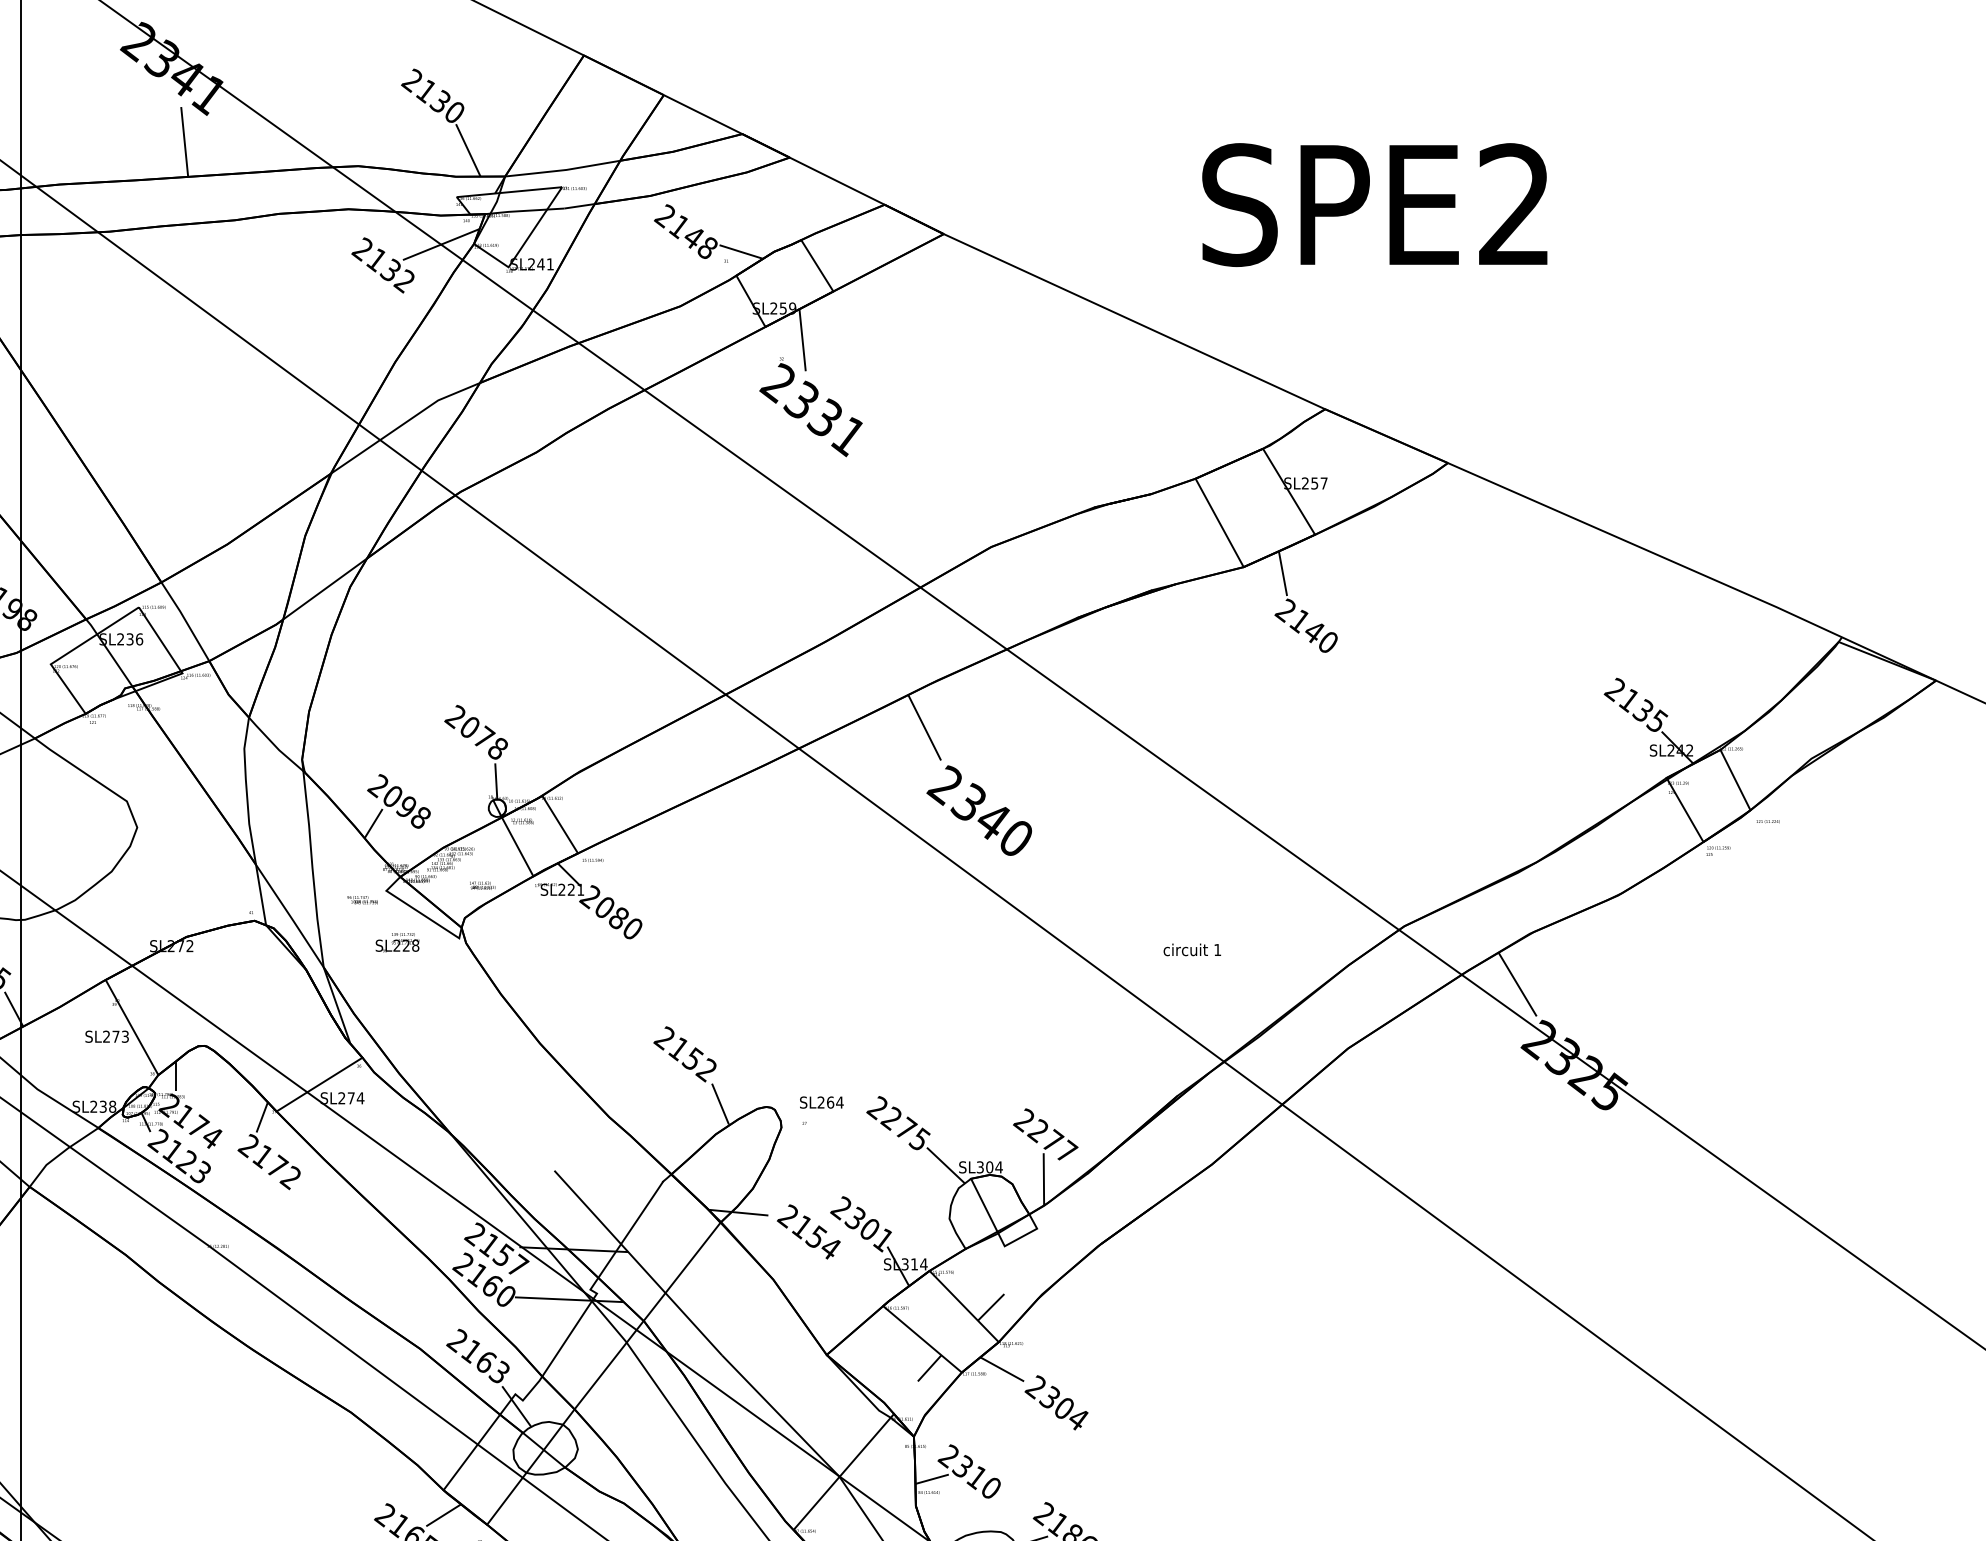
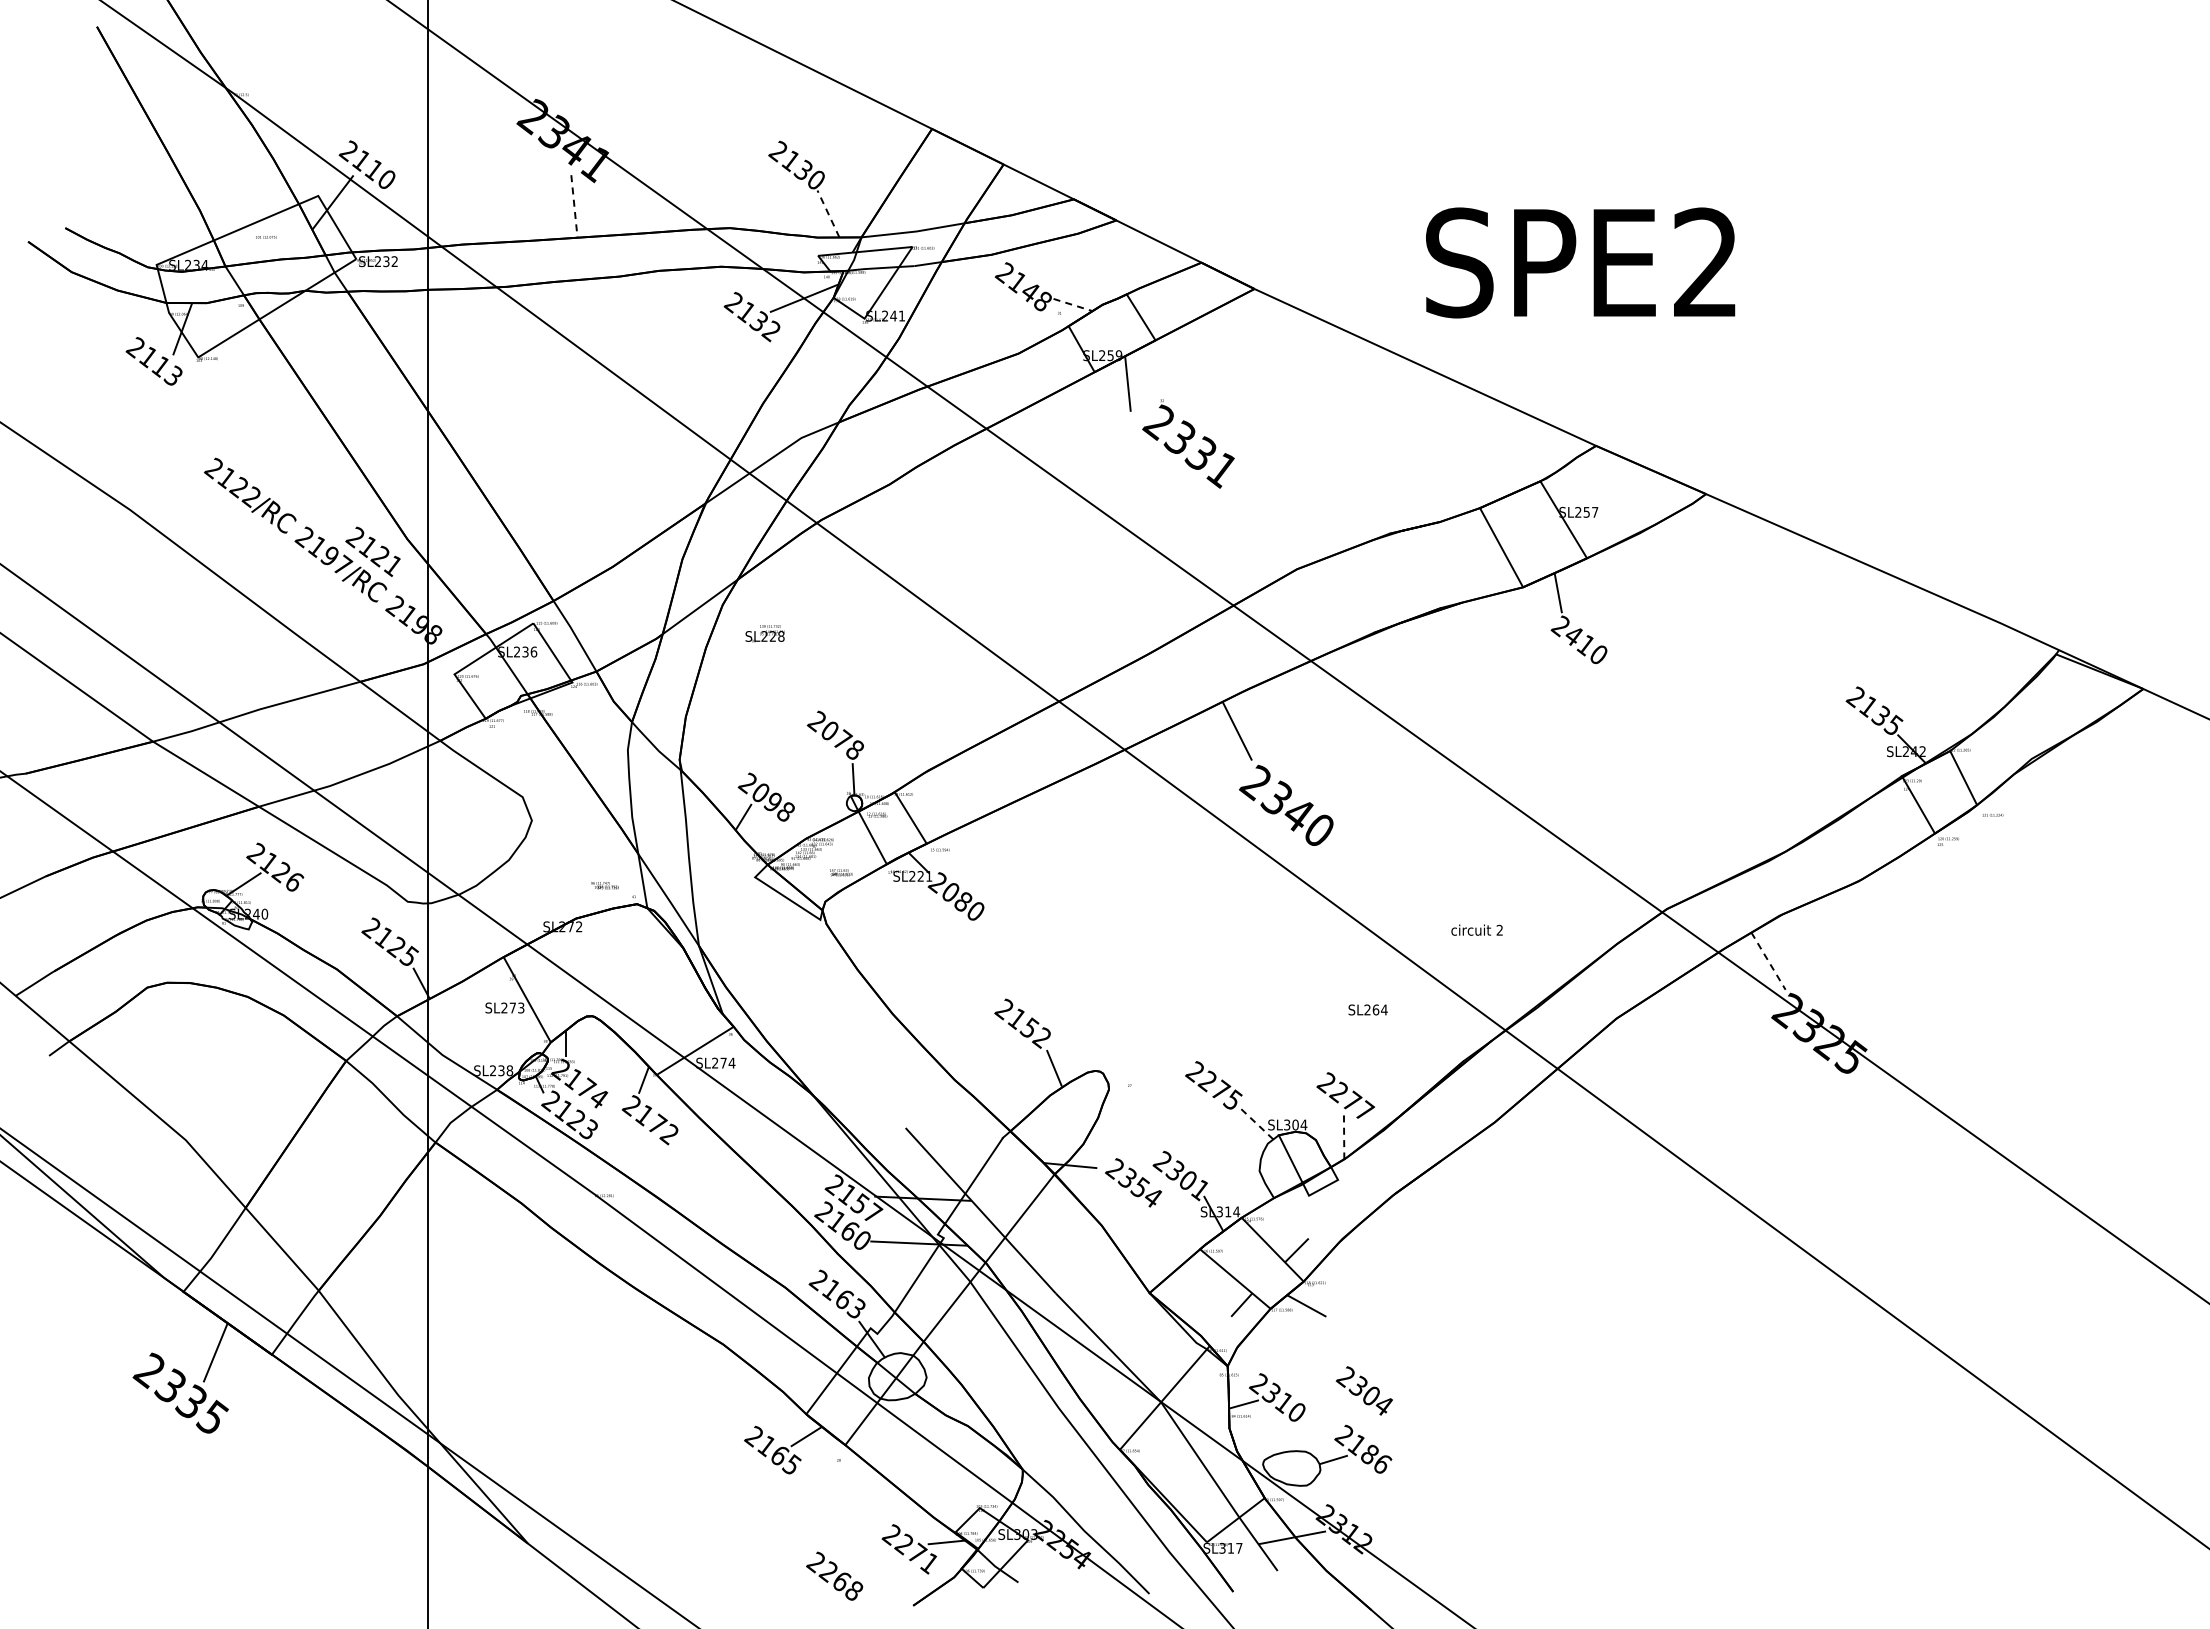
line: (184, 142) -> (574, 206), solid -> dashed
line: (468, 150) -> (828, 214), solid -> dashed
text: (1374, 204) -> (1580, 262), moved
line: (741, 252) -> (1073, 305), solid -> dashed
text: (811, 406) -> (1188, 443), moved
text: (1306, 626) -> (1579, 640), 2140 -> 2410
text: (362, 899) -> (604, 885), moved
text: (396, 942) -> (764, 633), moved
text: (1217, 949) -> (1499, 929), 1 -> 2
line: (1517, 984) -> (1768, 961), solid -> dashed
text: (821, 1102) -> (1367, 1009), moved
line: (946, 1165) -> (1256, 1123), solid -> dashed
line: (1044, 1179) -> (1344, 1135), solid -> dashed
text: (800, 1227) -> (1126, 1178), 2154 -> 2354
text: (1055, 1402) -> (1363, 1390), moved

